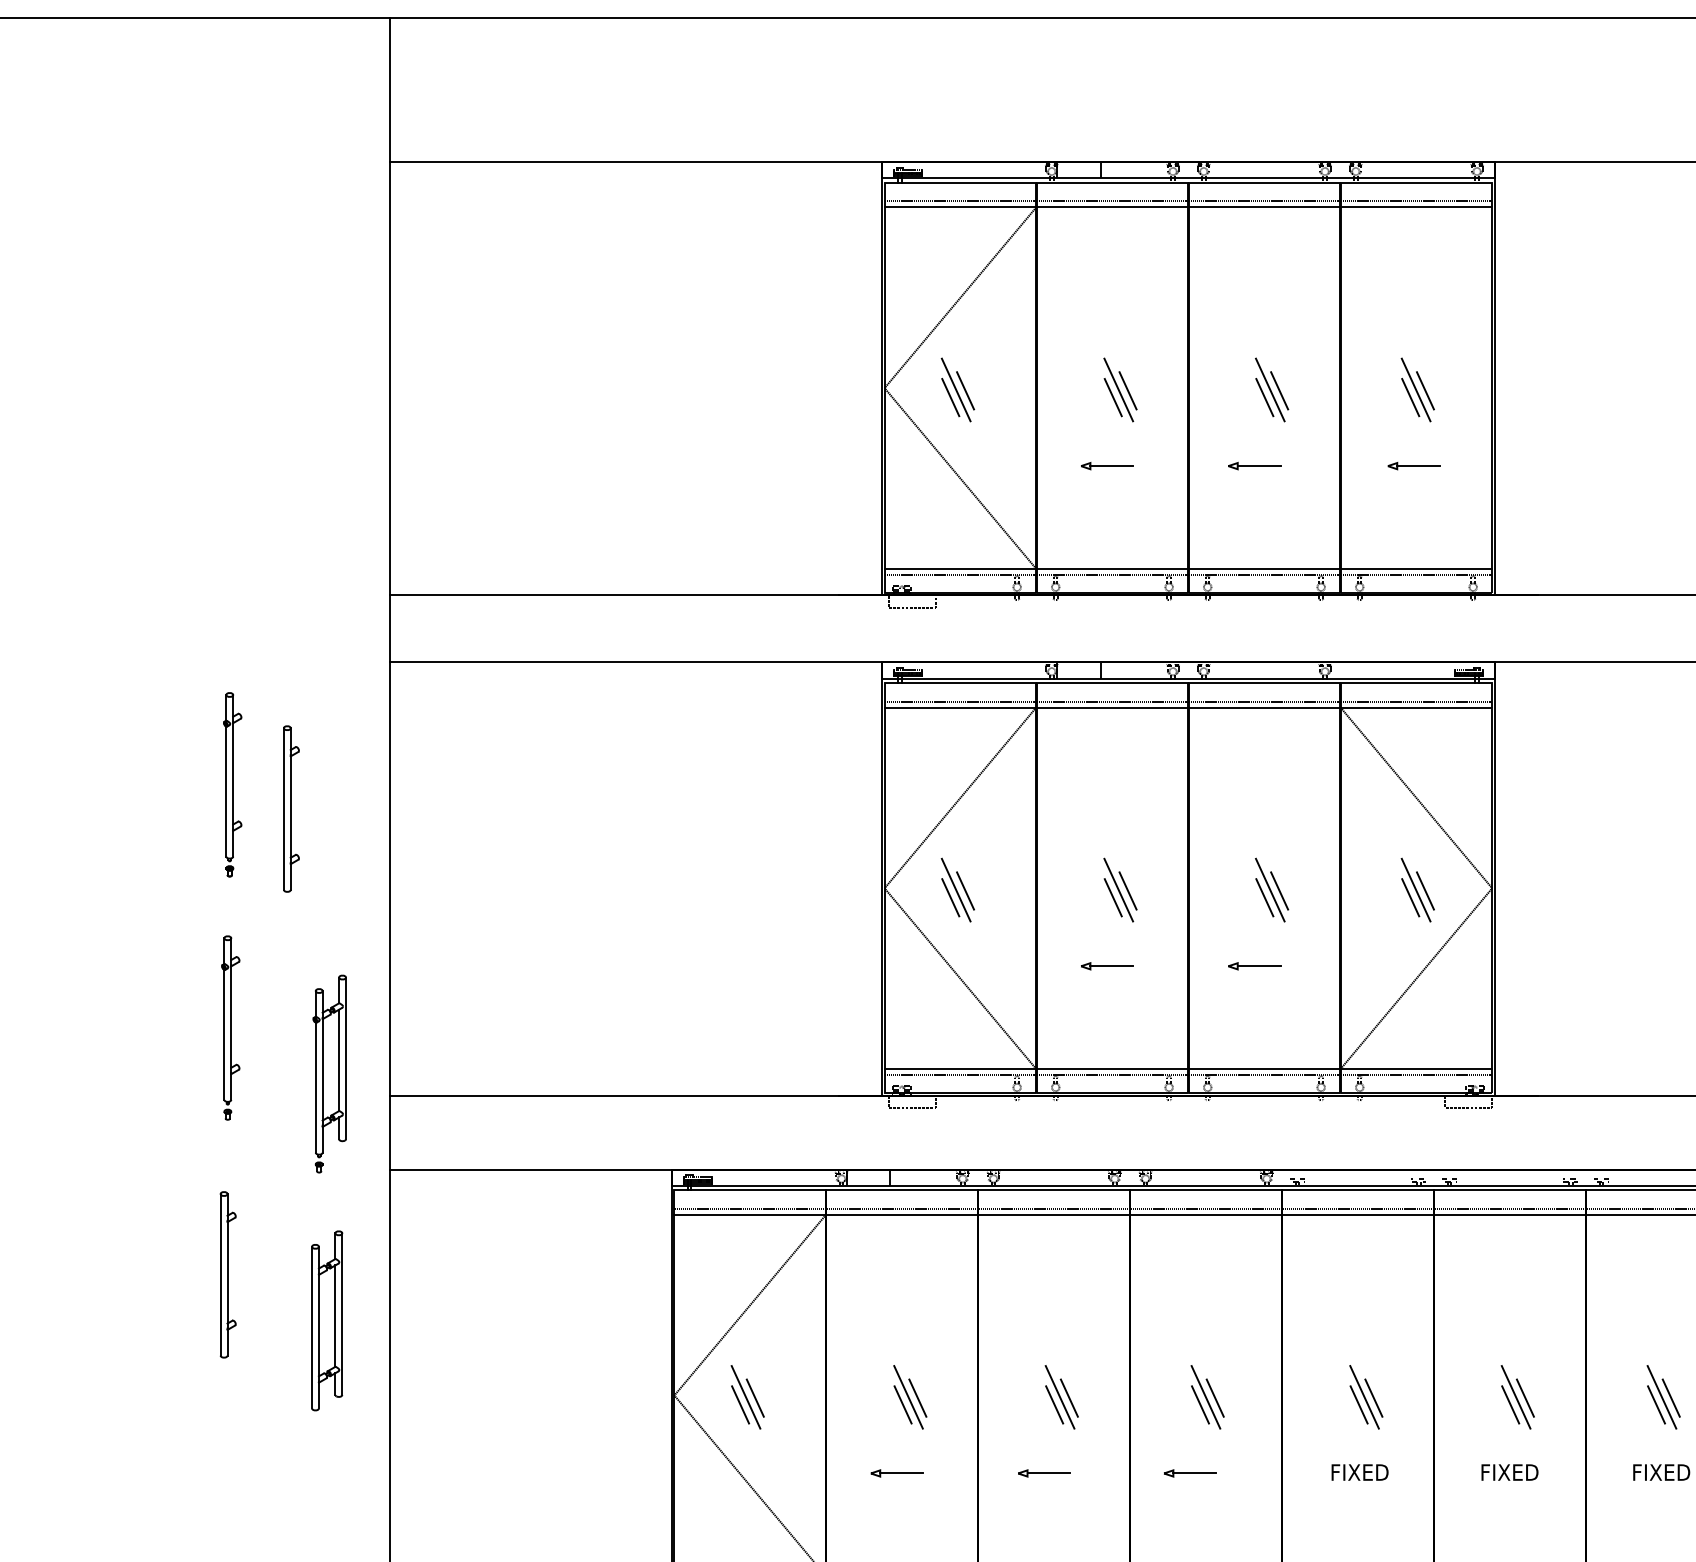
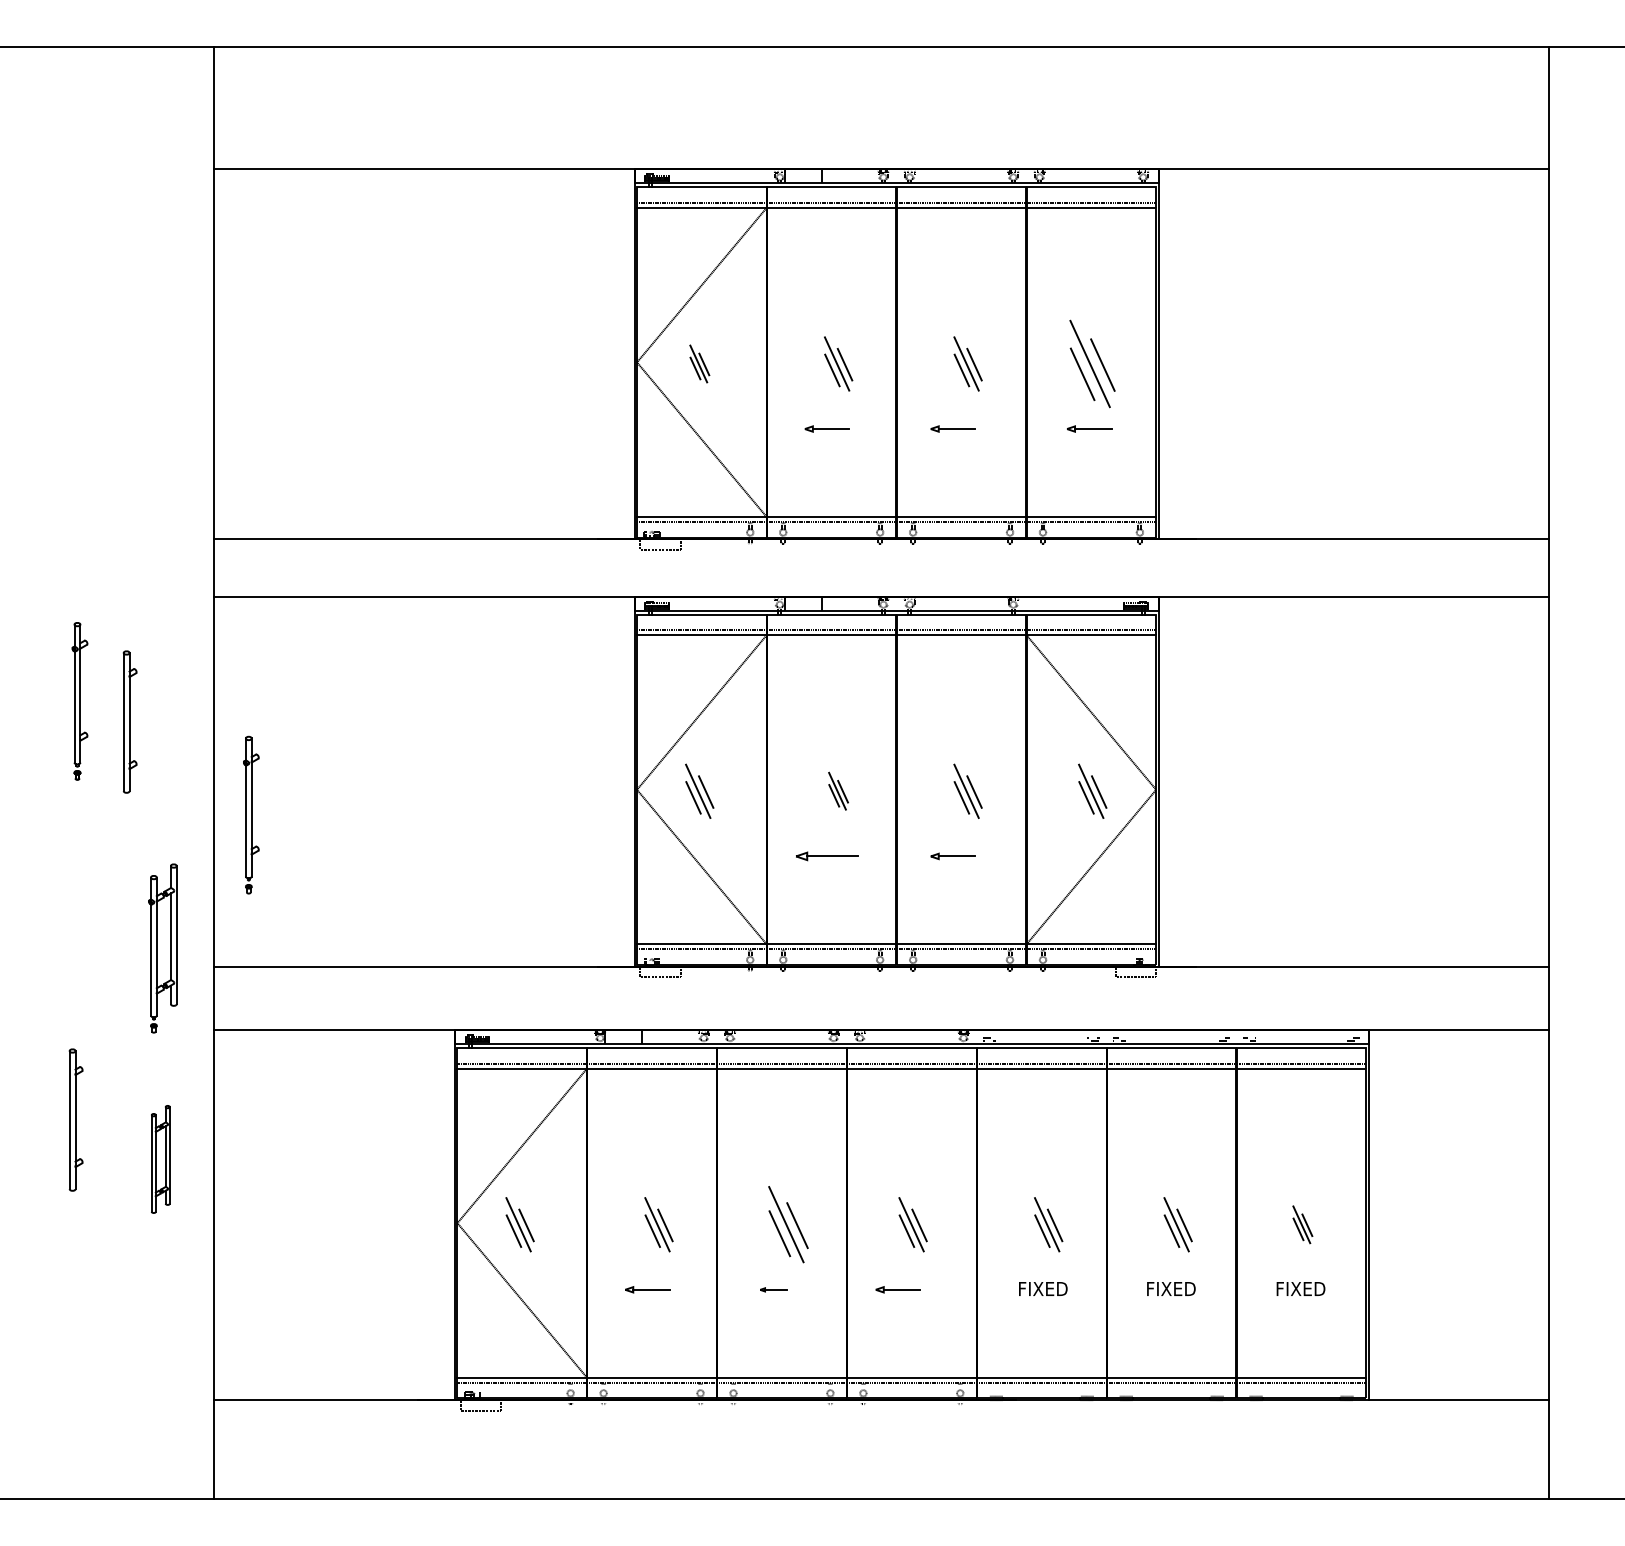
part: (957, 389) -> (699, 363), size x0.7
part: (1417, 389) -> (1092, 363), size x1.6
part: (1120, 889) -> (838, 790), size x0.7
part: (1106, 966) -> (826, 856), size x1.4
part: (230, 1028) -> (251, 815), moved
part: (326, 1320) -> (160, 1159), size x0.7
part: (1061, 1397) -> (788, 1224), size x1.4
part: (1663, 1397) -> (1302, 1224), size x0.7
part: (1044, 1473) -> (773, 1289), size x0.6

